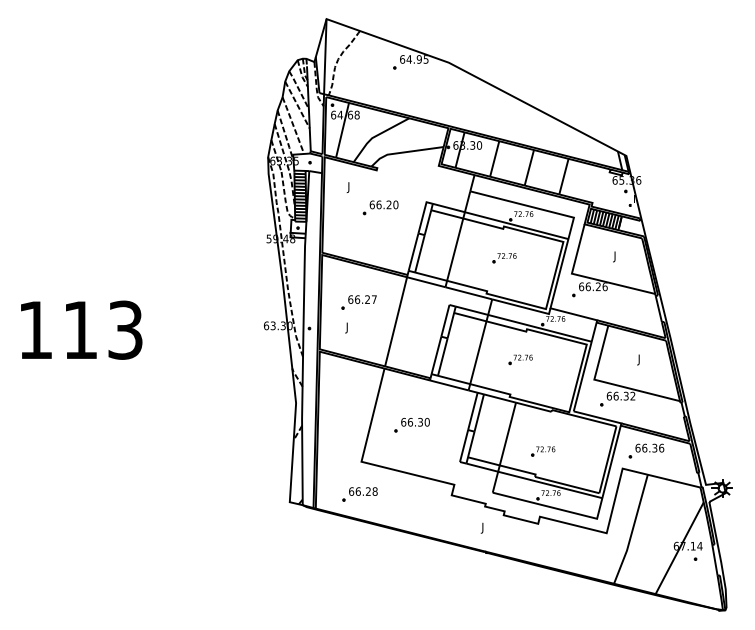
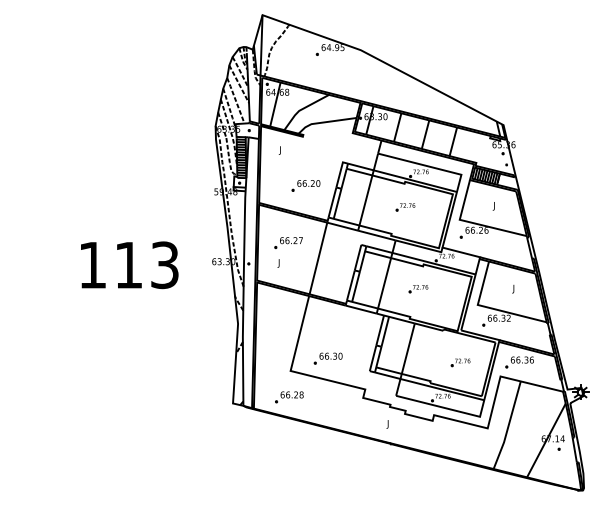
part: (379, 207) -> (305, 185), moved
text: (81, 330) -> (129, 265), moved
part: (411, 425) -> (327, 358), moved
part: (542, 451) -> (460, 362), moved

